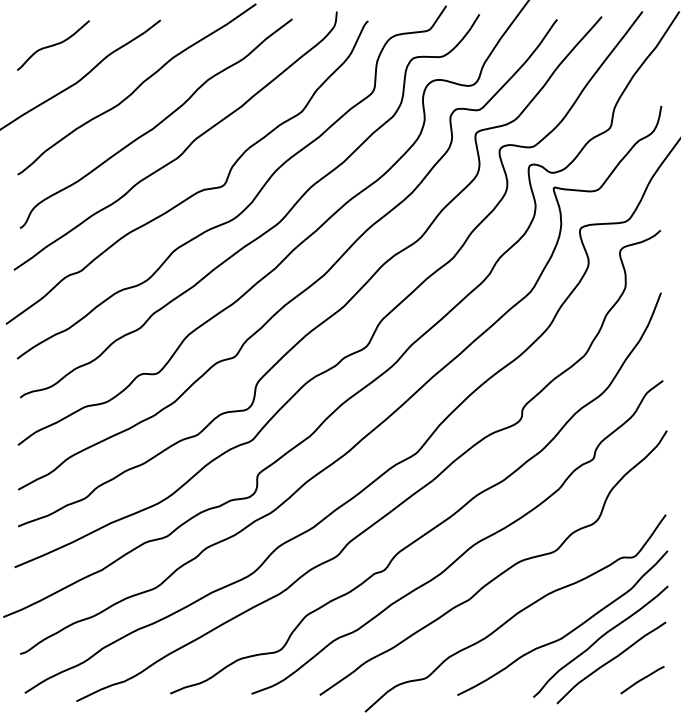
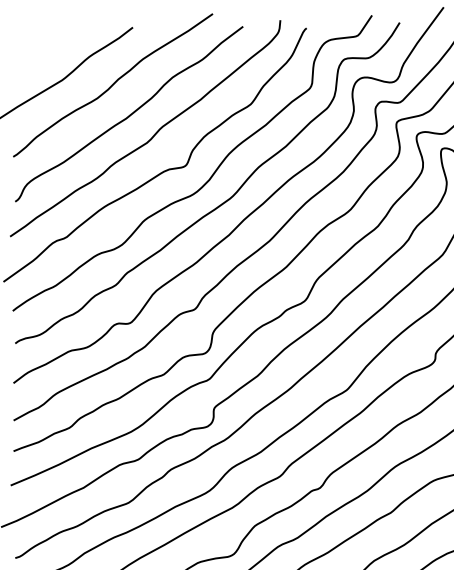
curve: (53, 45) -> (43, 48), removed

